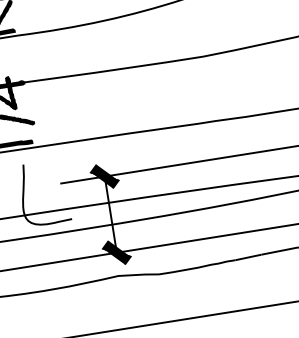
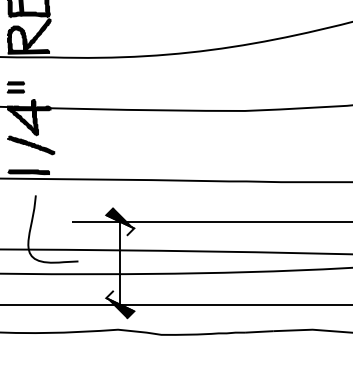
fill: (105, 179) -> (120, 225), removed
fill: (116, 248) -> (120, 300), removed

